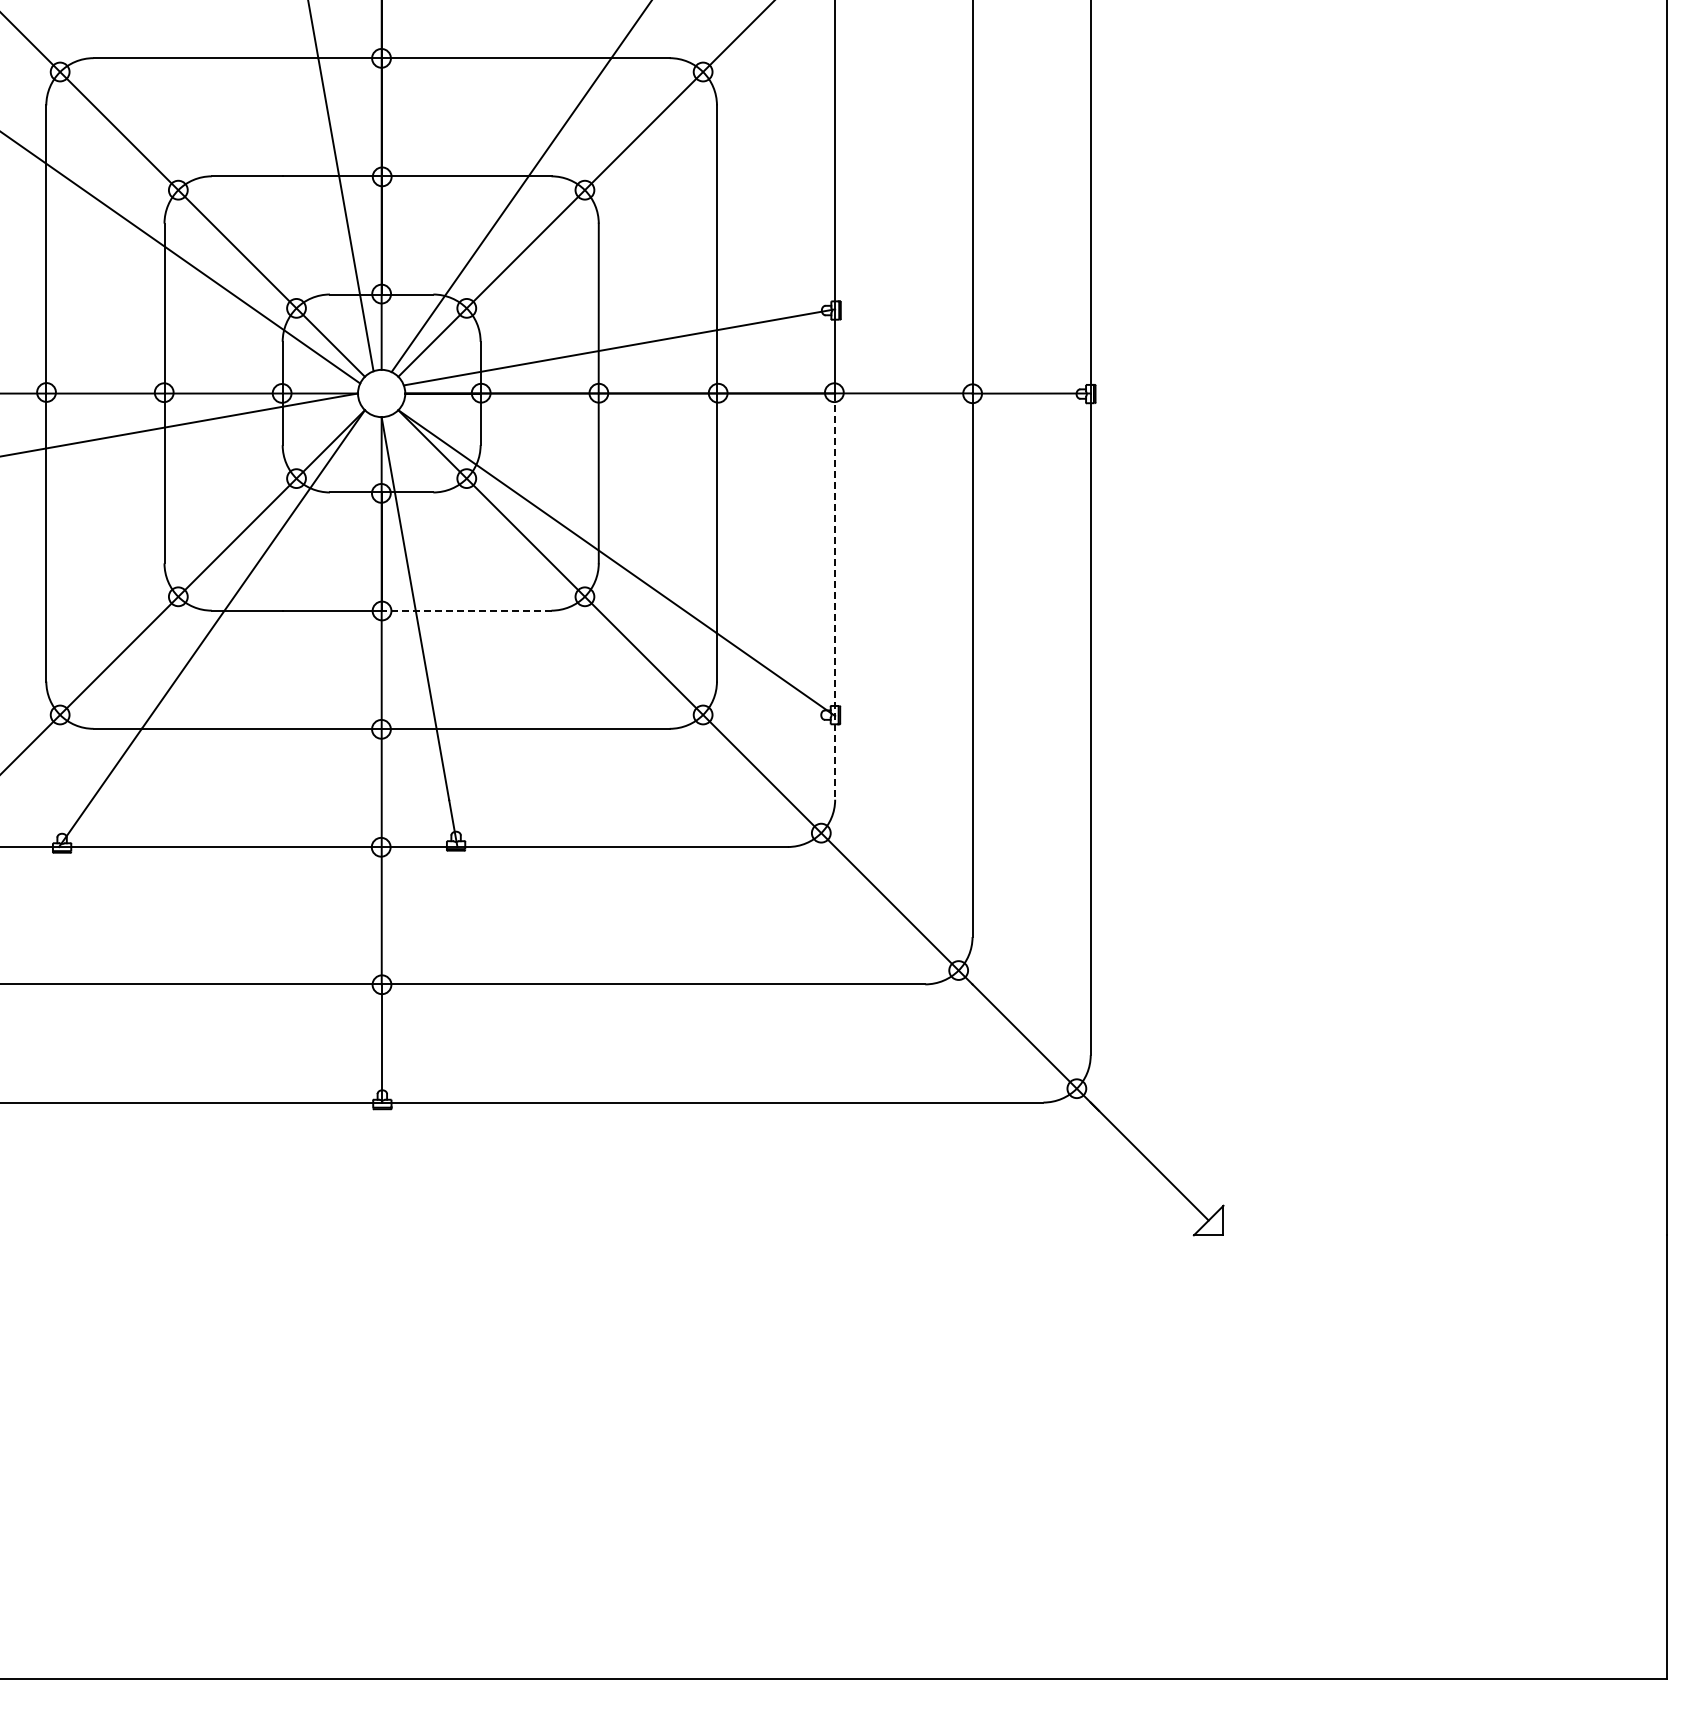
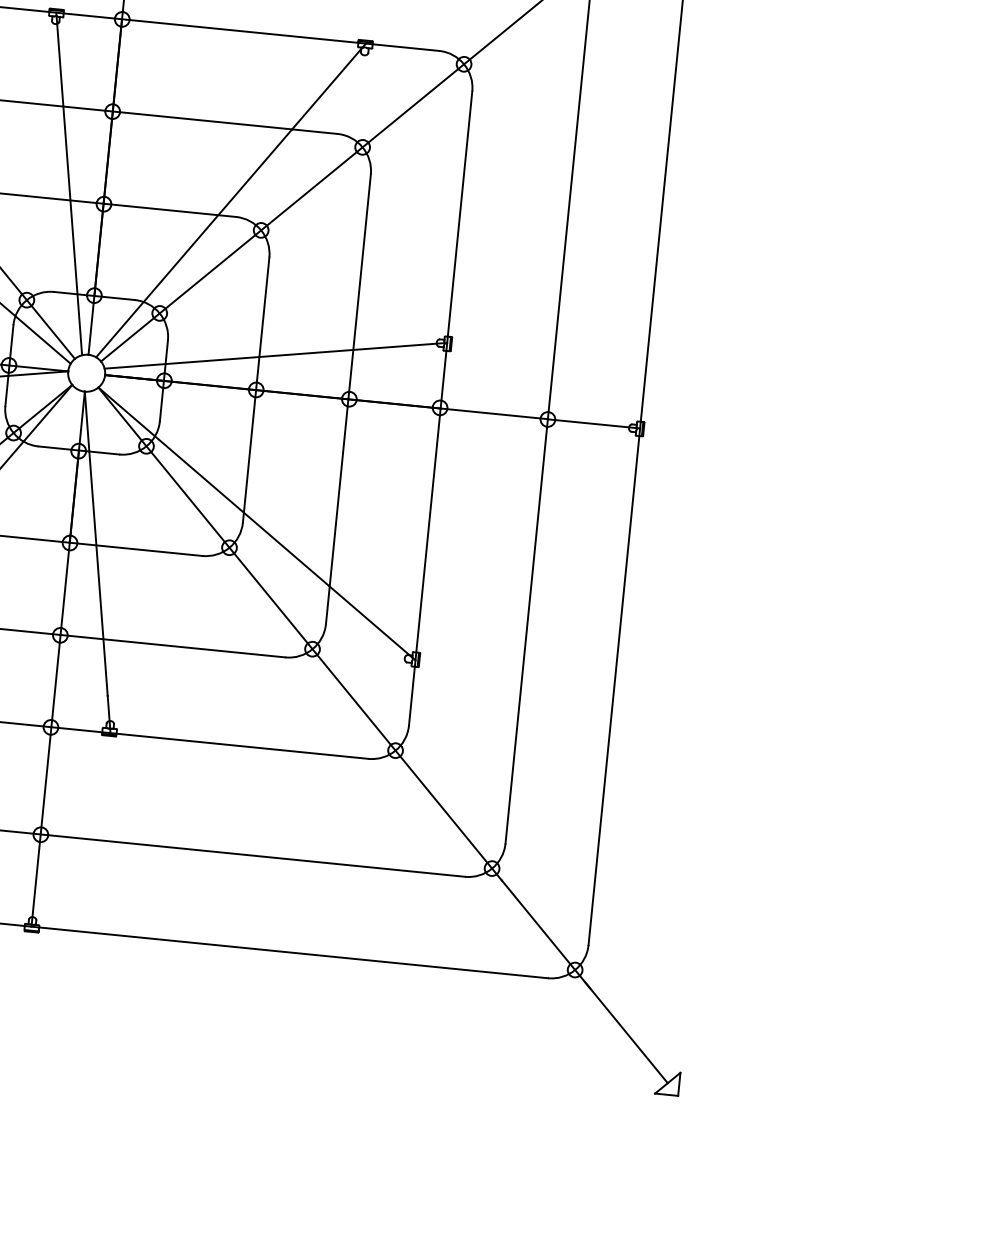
line: (835, 597) -> (425, 567), dashed -> solid
line: (466, 610) -> (135, 549), dashed -> solid

